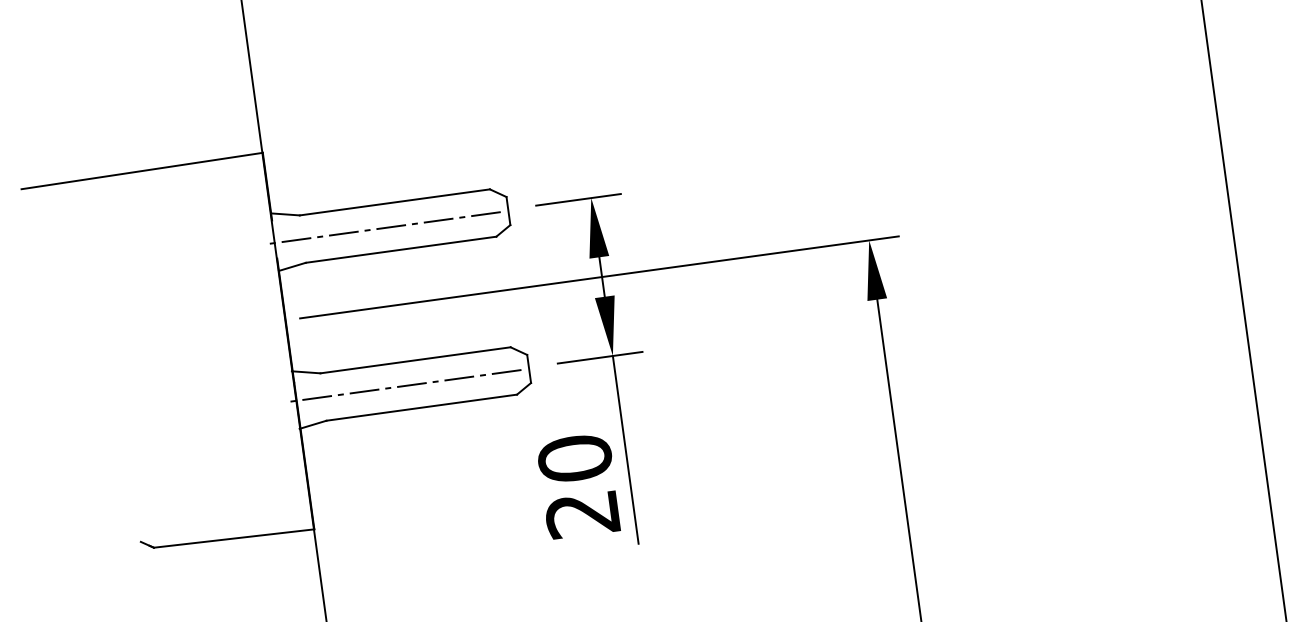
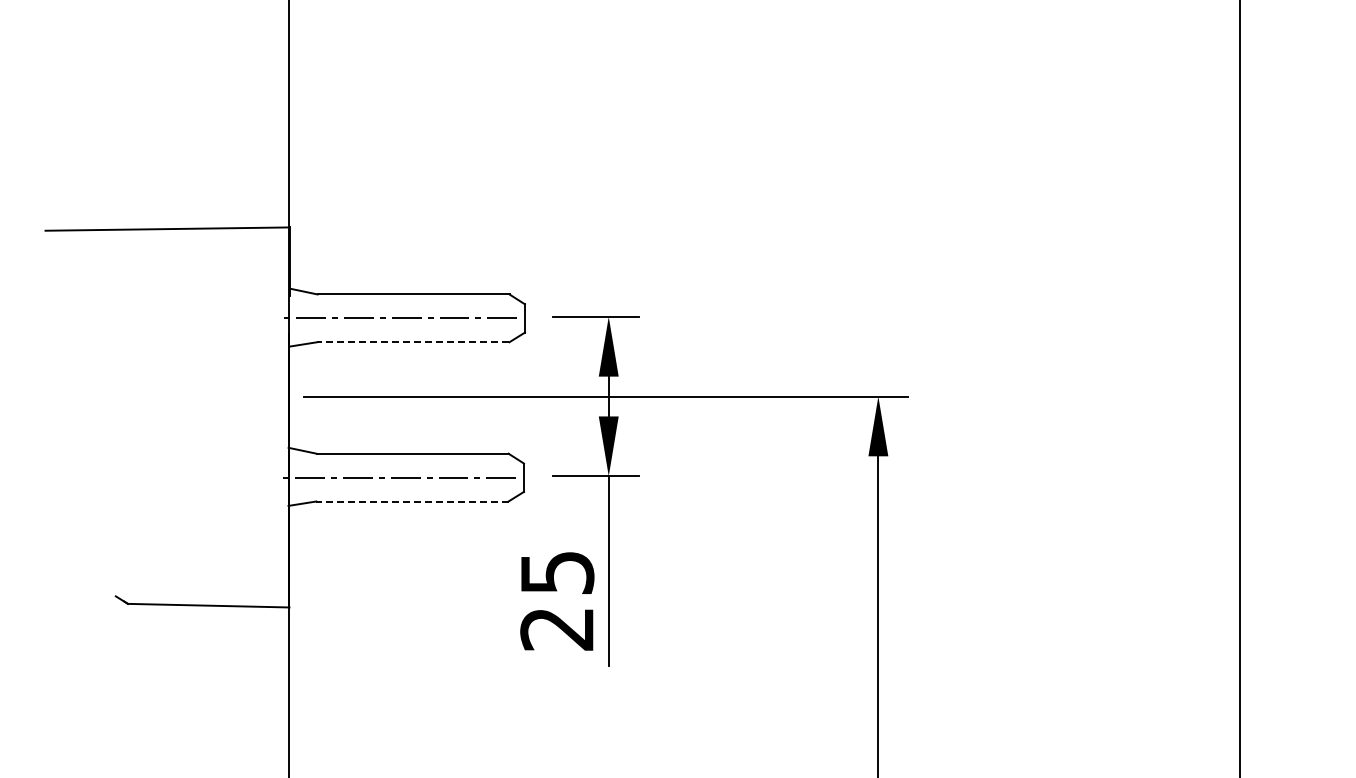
line: (400, 250) -> (412, 342), solid -> dashed
line: (420, 407) -> (411, 501), solid -> dashed
text: (575, 458) -> (557, 572), 20 -> 25

